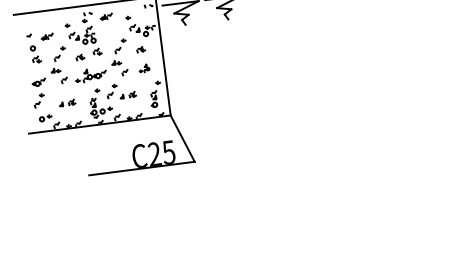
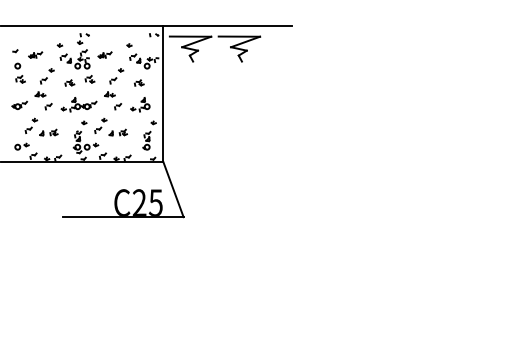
part: (105, 16) -> (104, 54), moved
part: (144, 68) -> (140, 104), size x1.67
part: (39, 100) -> (31, 125), moved

